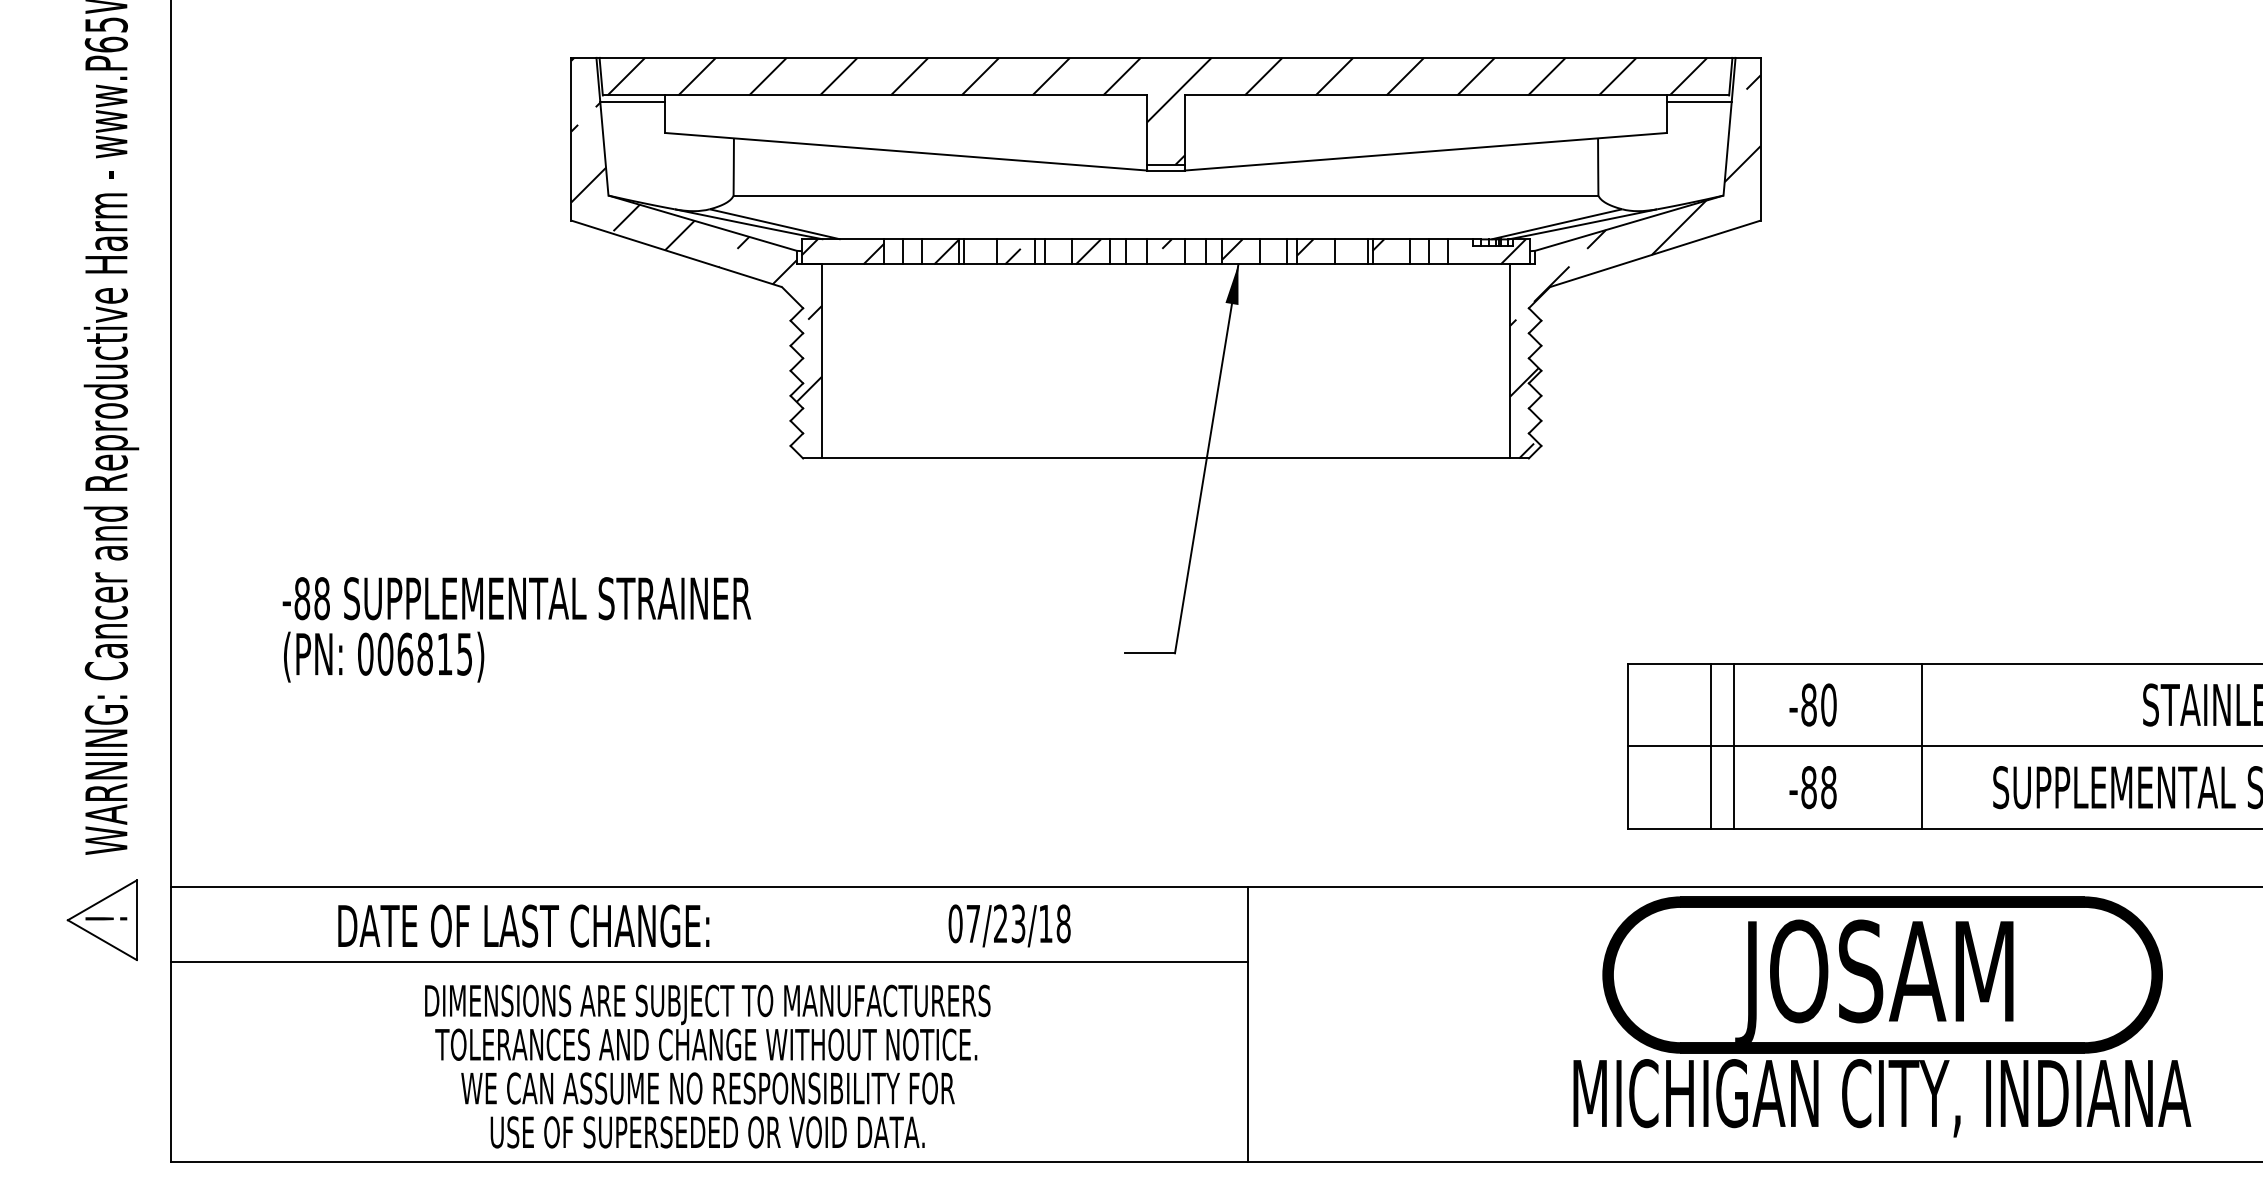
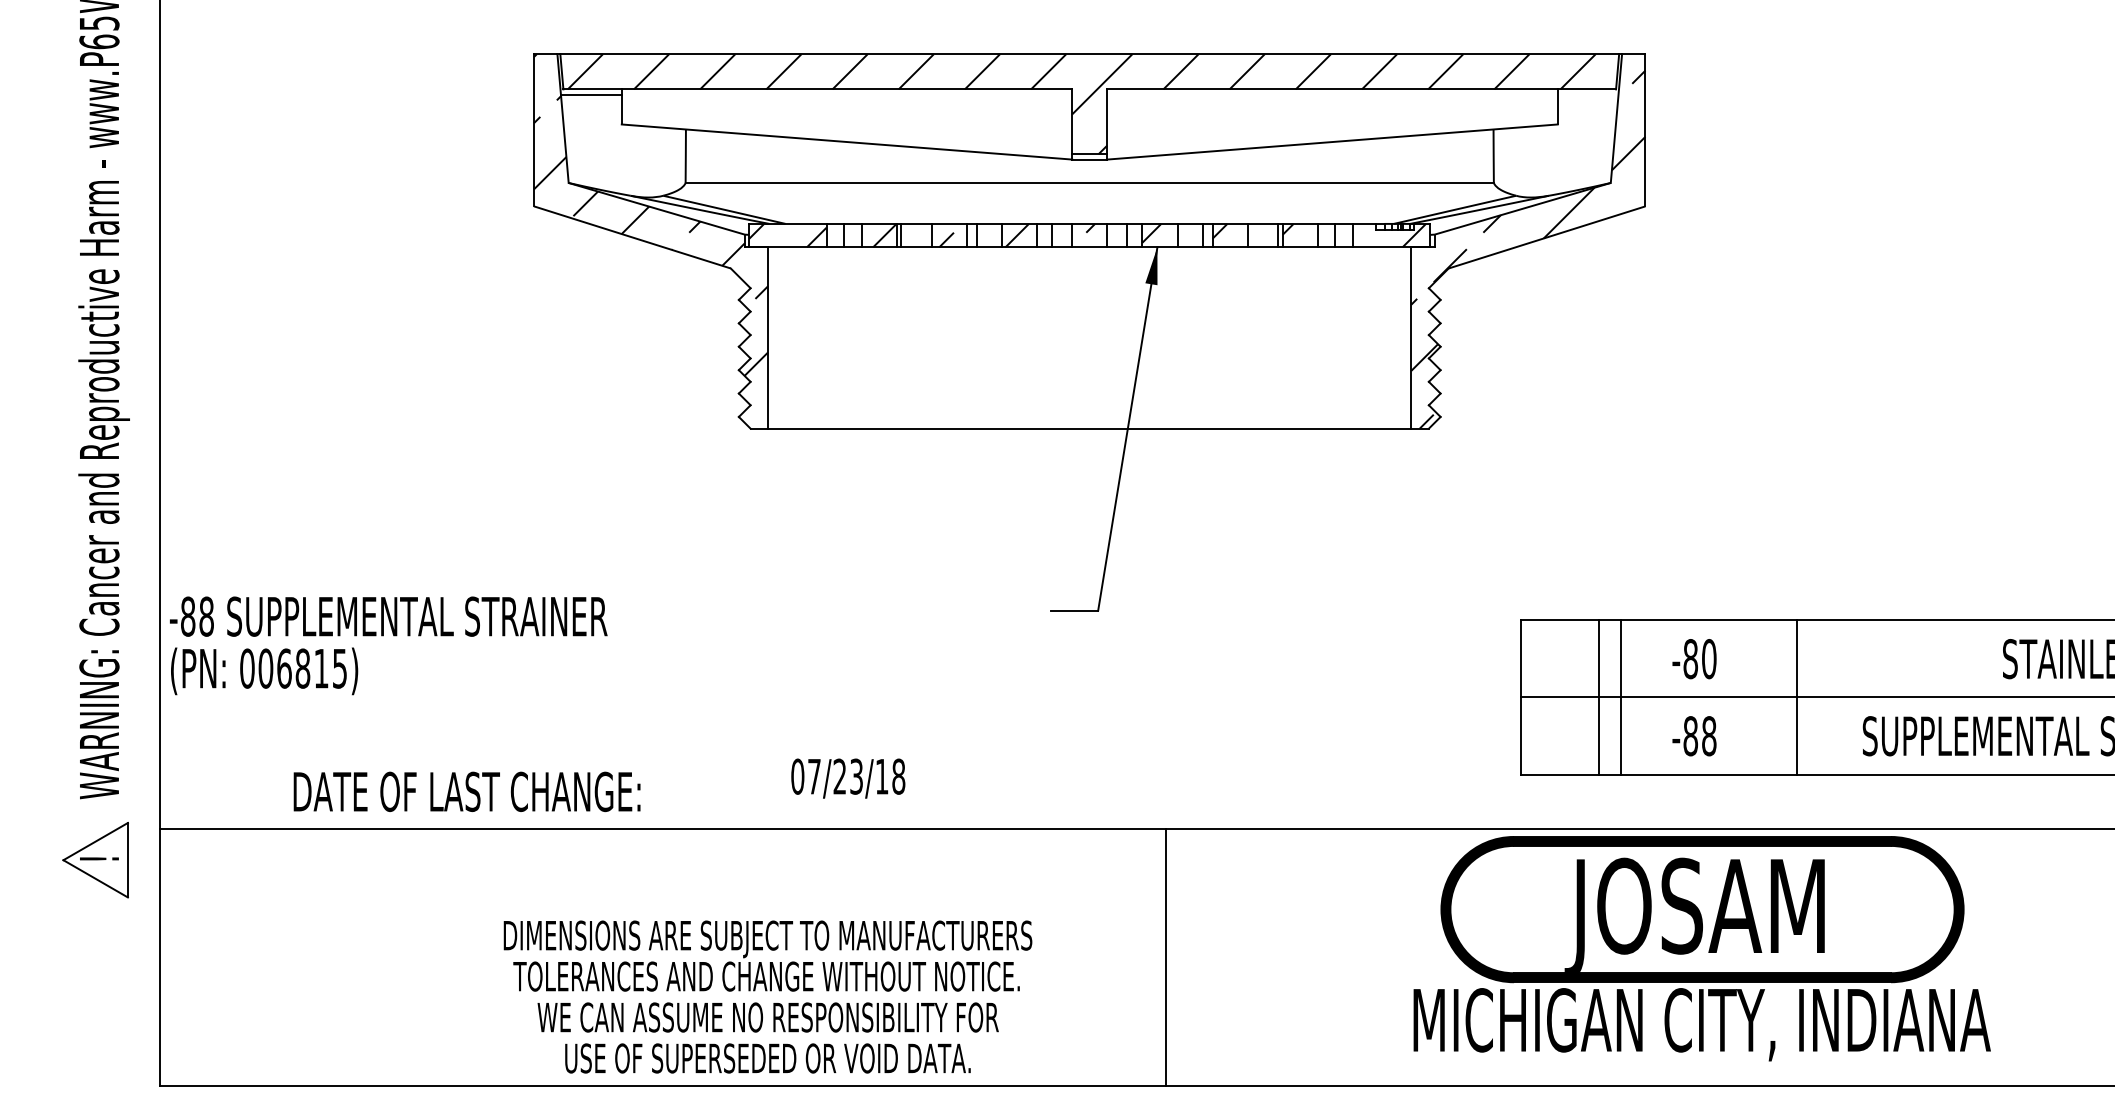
line: (1698, 101) -> (1587, 95), removed
text: (516, 629) -> (388, 645), moved
text: (523, 925) -> (466, 791), moved
text: (1009, 925) -> (848, 778), moved
line: (709, 961) -> (663, 898), removed
part: (1882, 1016) -> (1702, 948), moved
text: (707, 1066) -> (767, 996), moved

